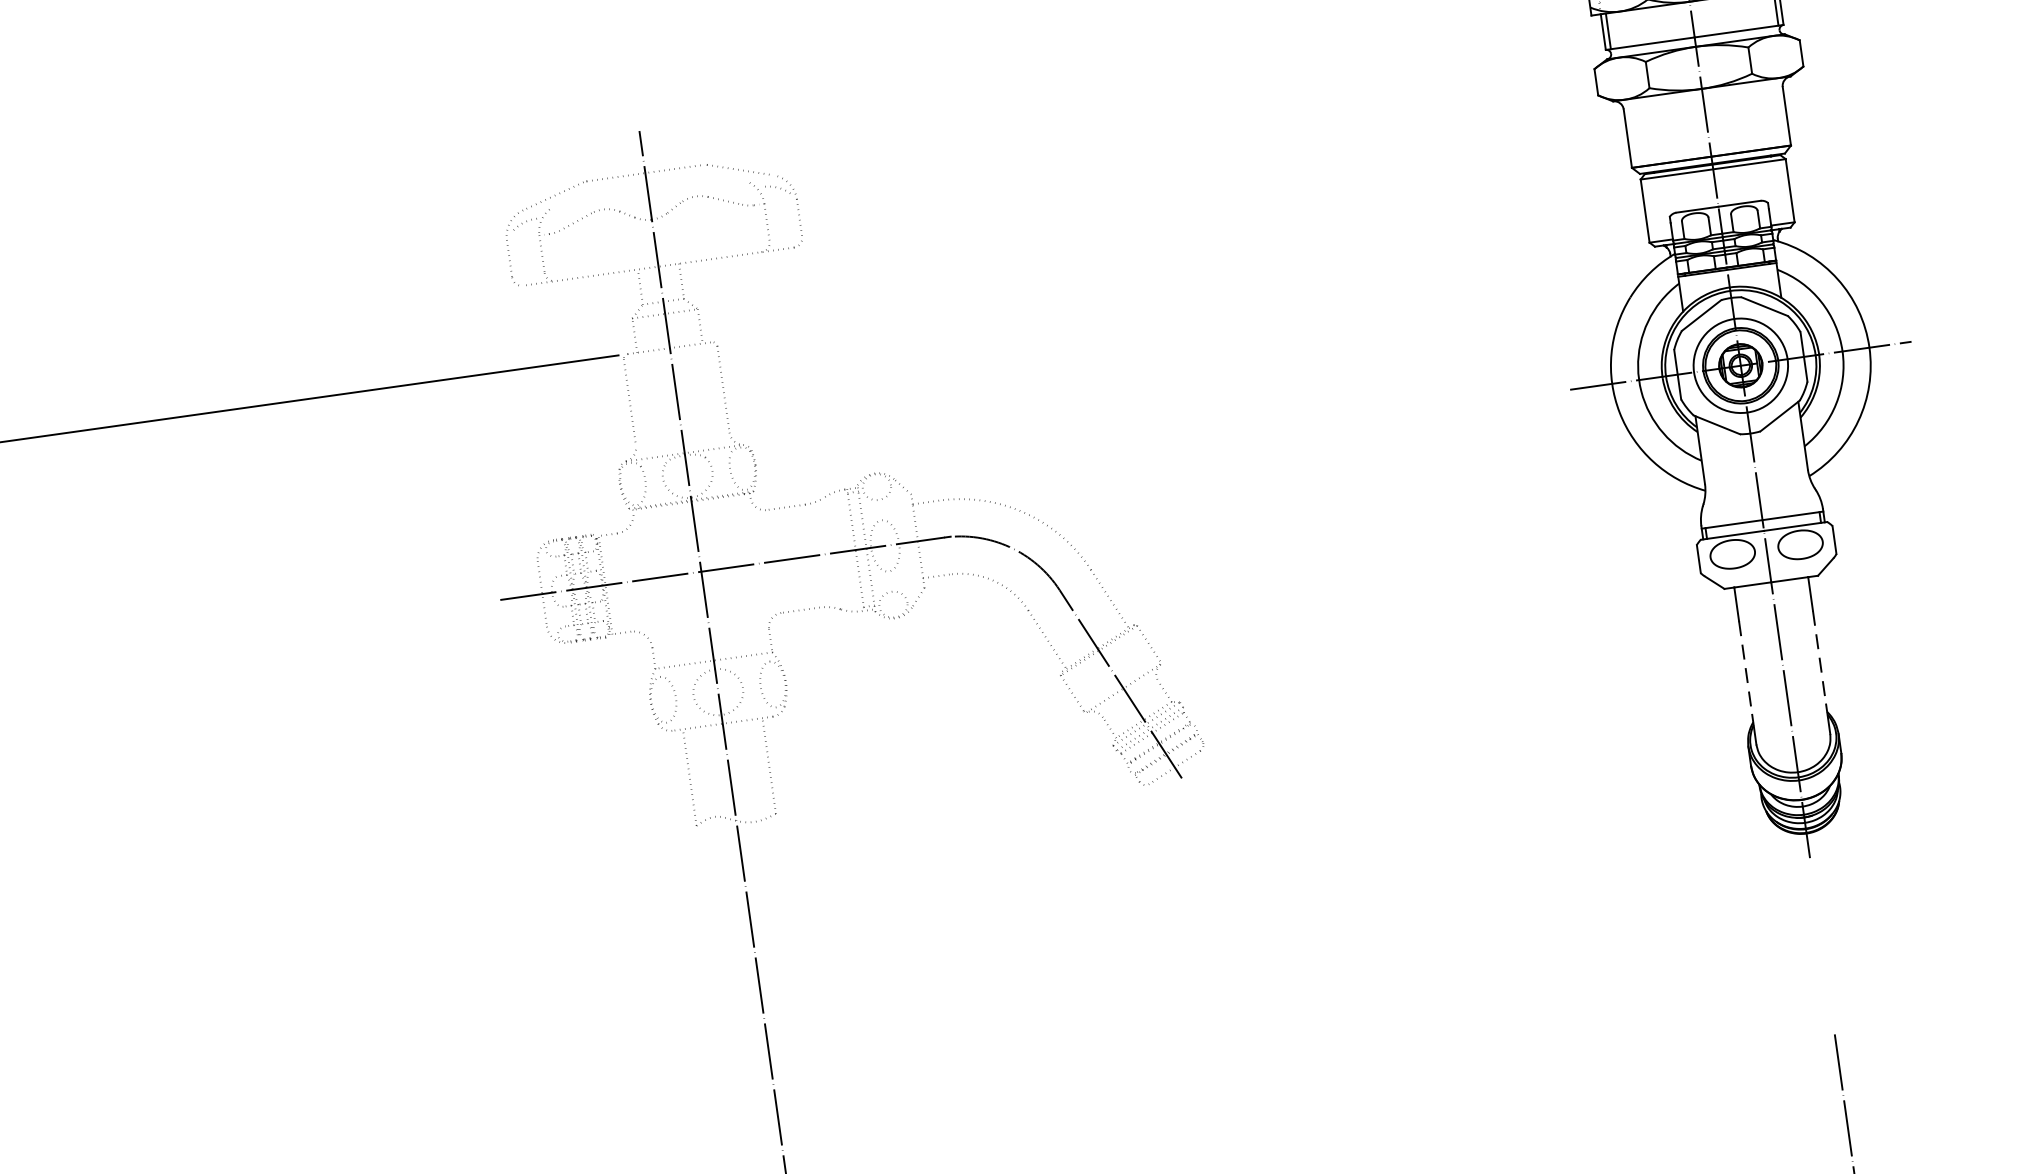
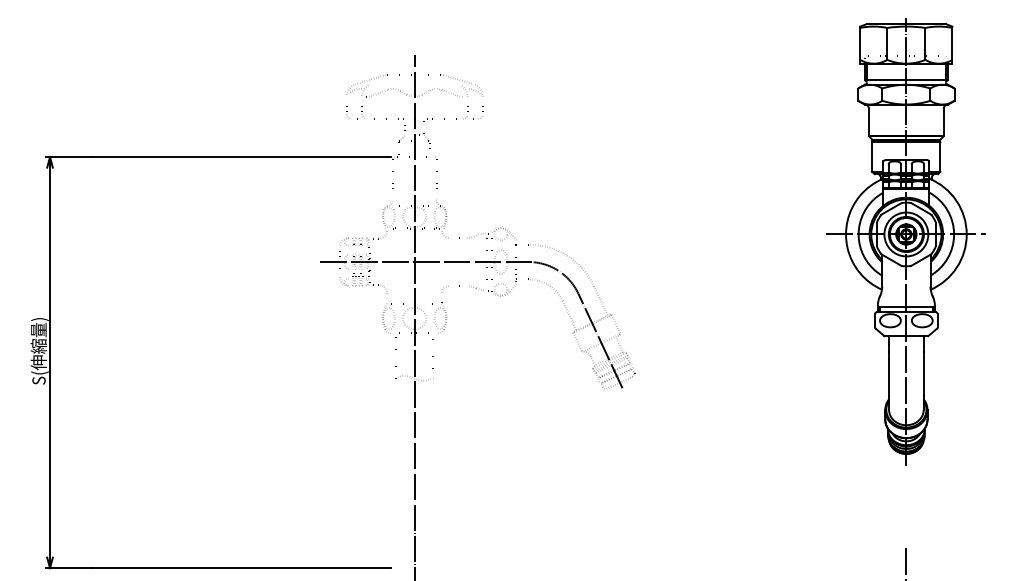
line: (1818, 656) -> (923, 373), dashed -> solid
line: (1746, 667) -> (889, 373), dashed -> solid

